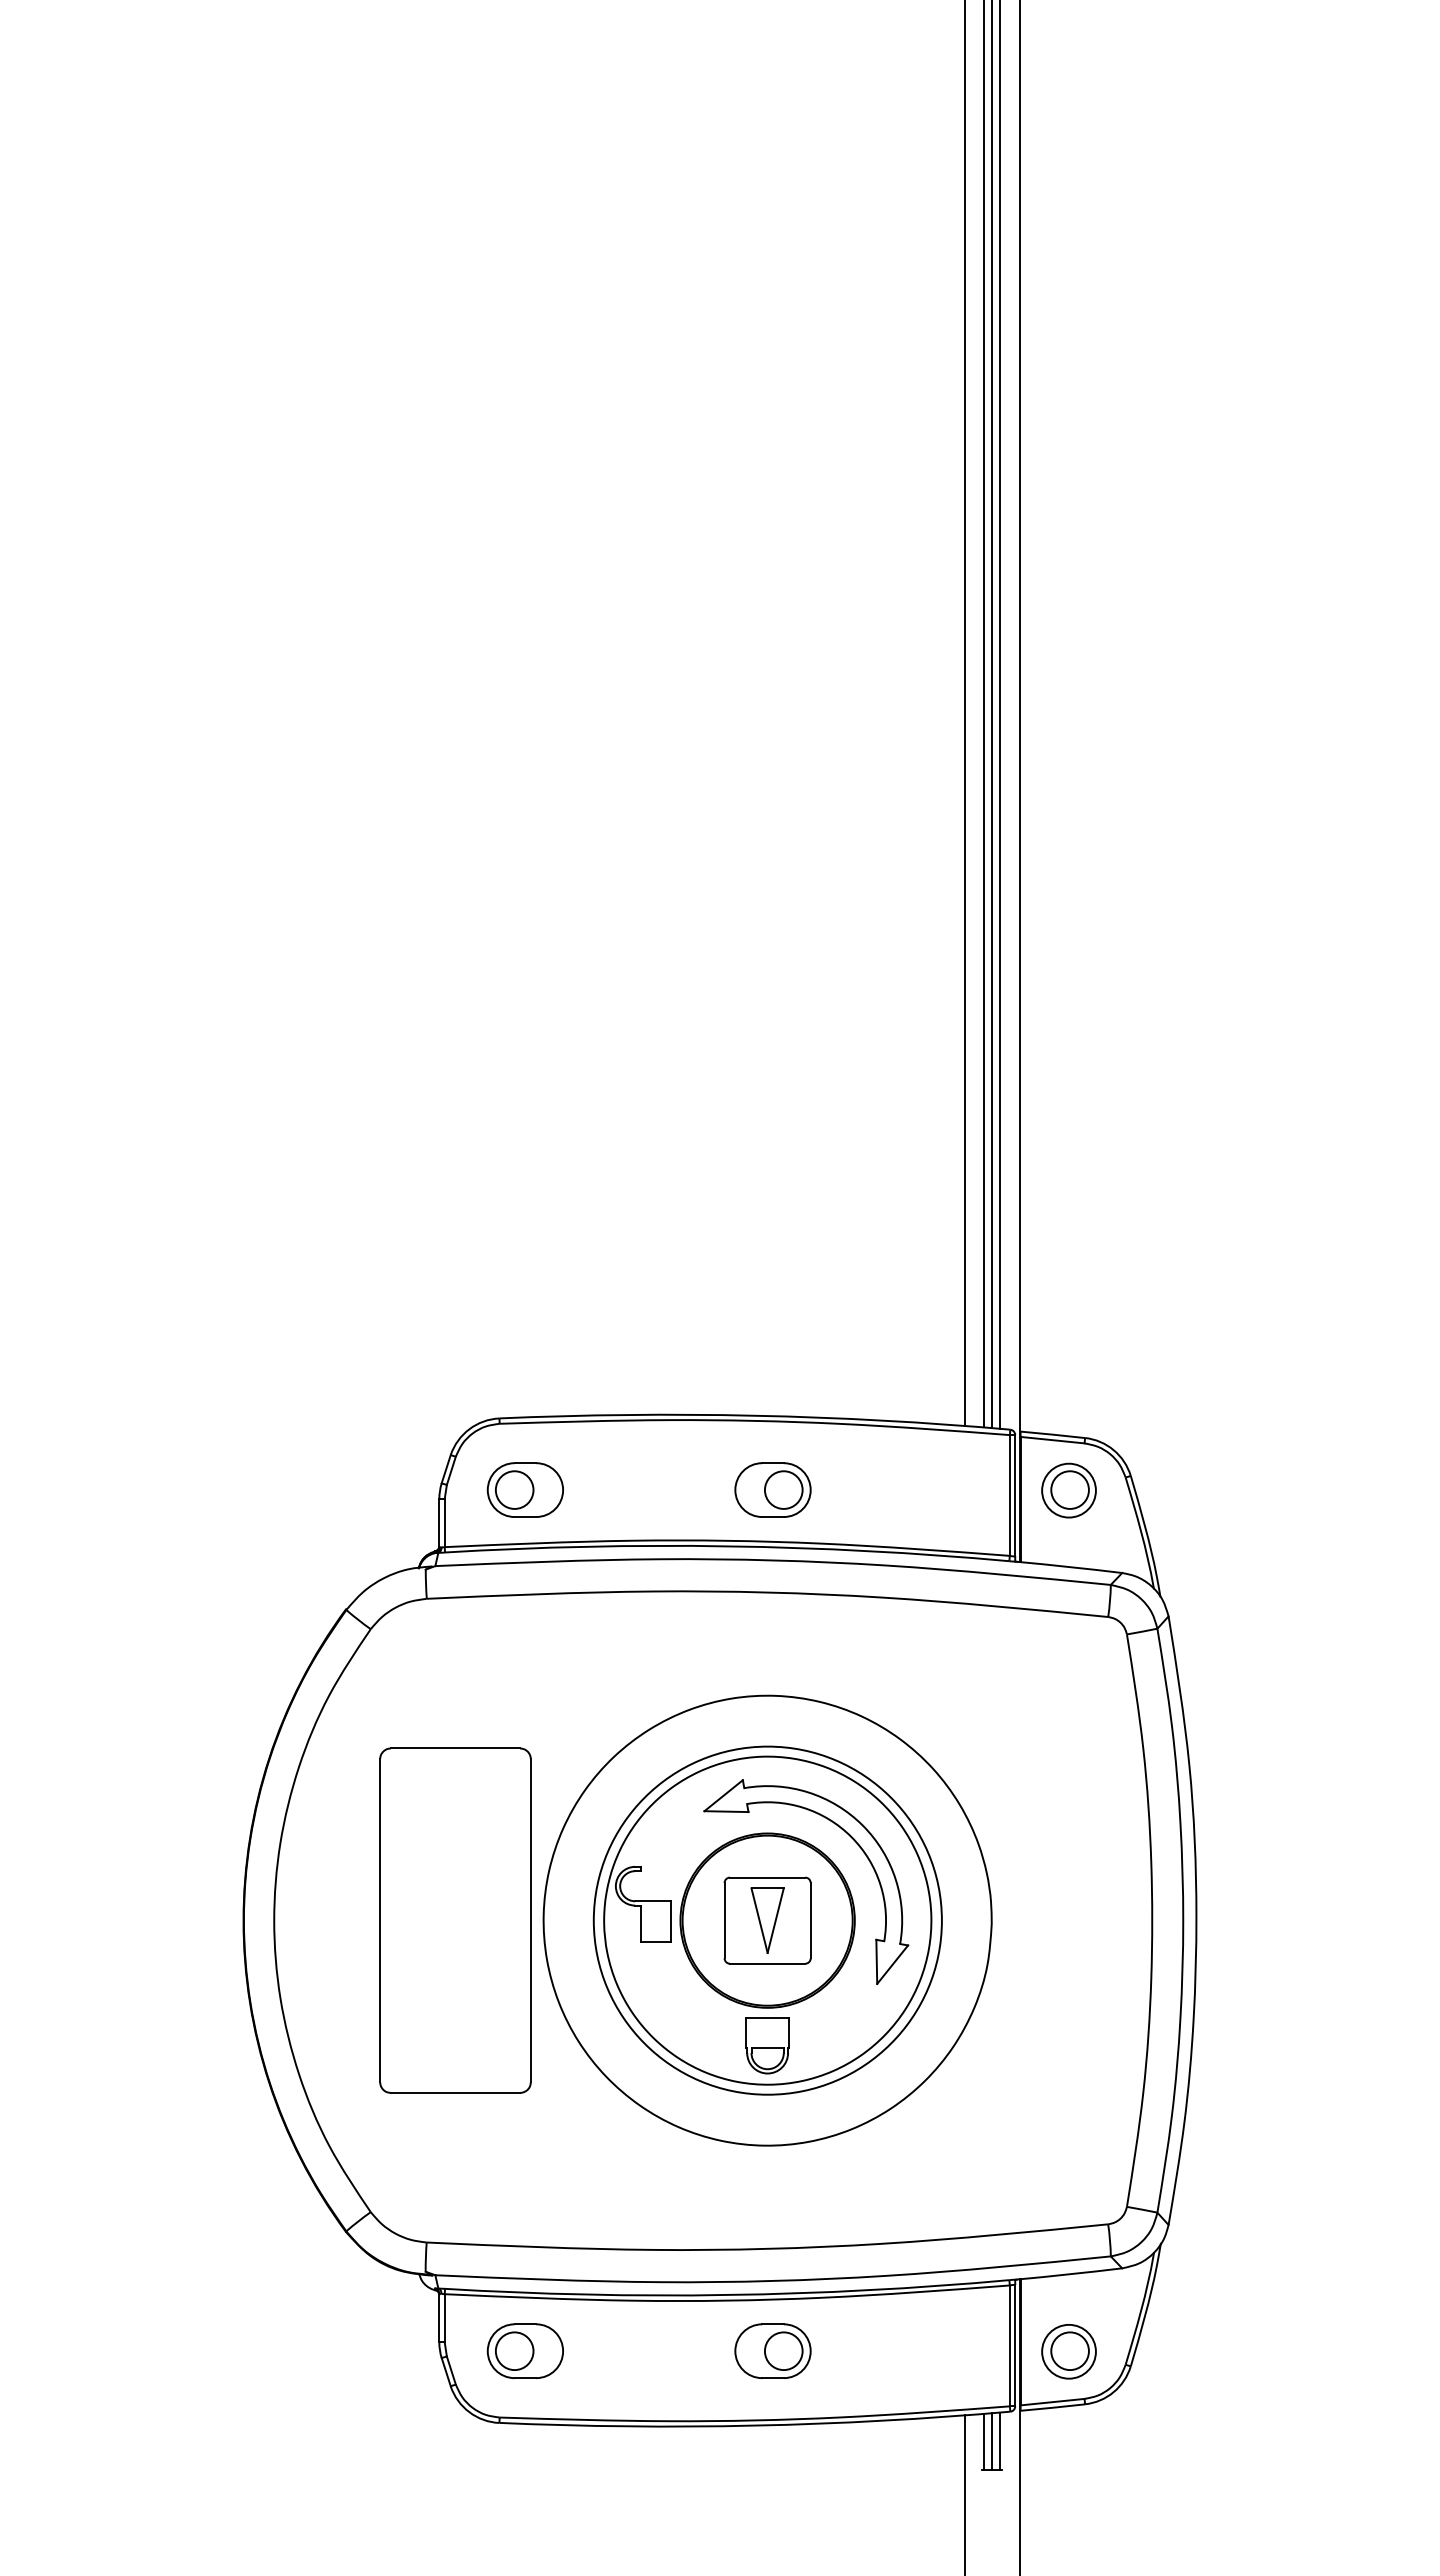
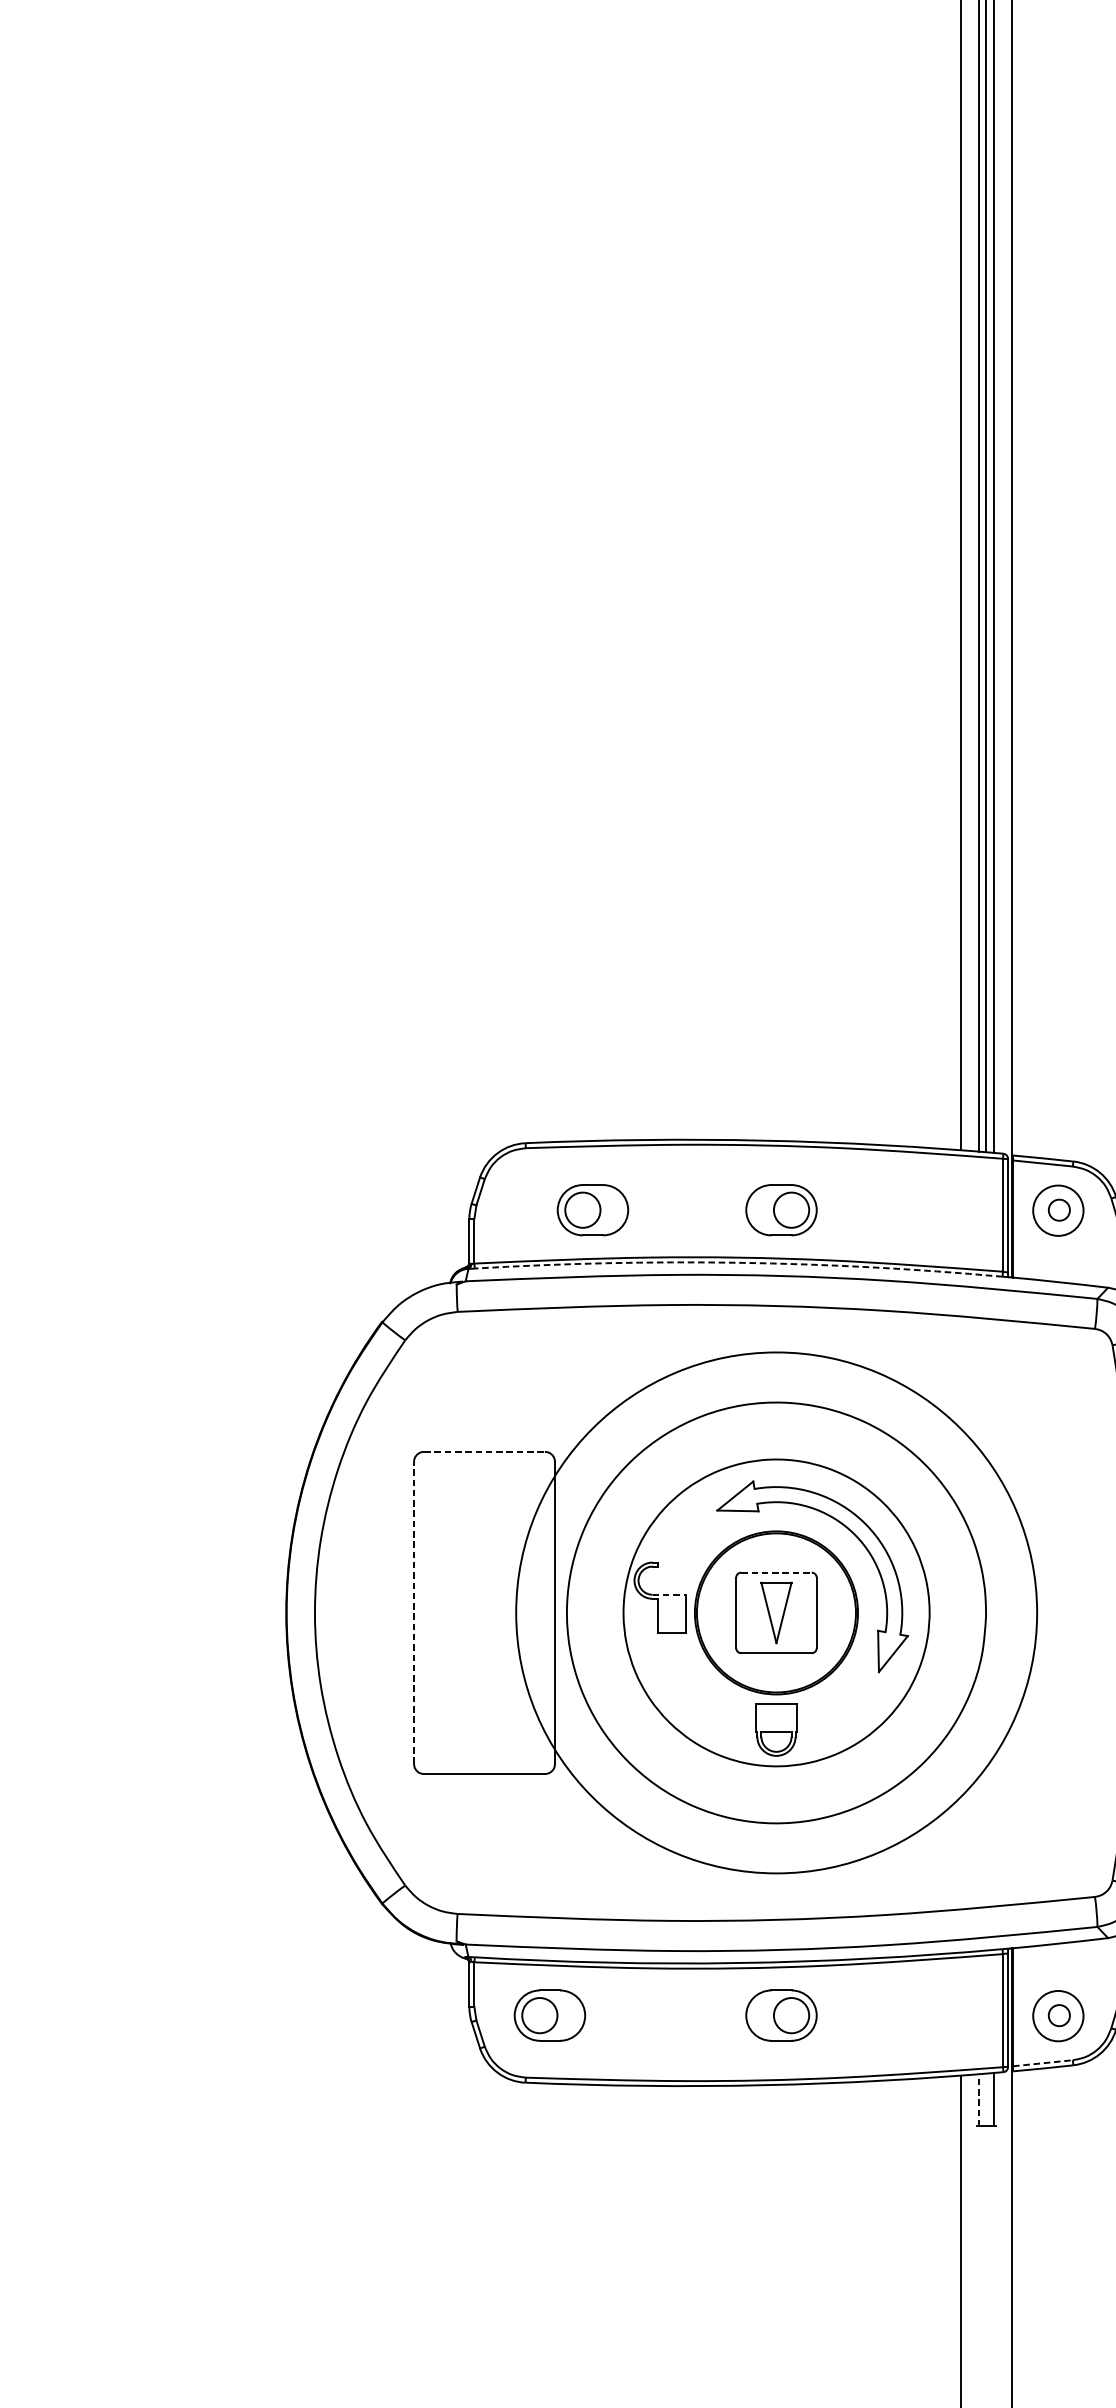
part: (524, 1489) -> (592, 1209), moved
circle: (1069, 1489) -> (1058, 1209), size x0.6
arc: (727, 1546) -> (738, 1262), solid -> dashed
line: (455, 1748) -> (484, 1451), solid -> dashed
line: (767, 1877) -> (776, 1572), solid -> dashed
line: (653, 1901) -> (669, 1595), solid -> dashed
line: (380, 1920) -> (414, 1612), solid -> dashed
circle: (767, 1920) -> (776, 1612), size x1.6
circle: (1069, 2351) -> (1058, 2015), size x0.6
line: (1053, 2402) -> (1043, 2063), solid -> dashed
line: (984, 2441) -> (979, 2100), solid -> dashed
line: (991, 2441) -> (985, 2100), removed

